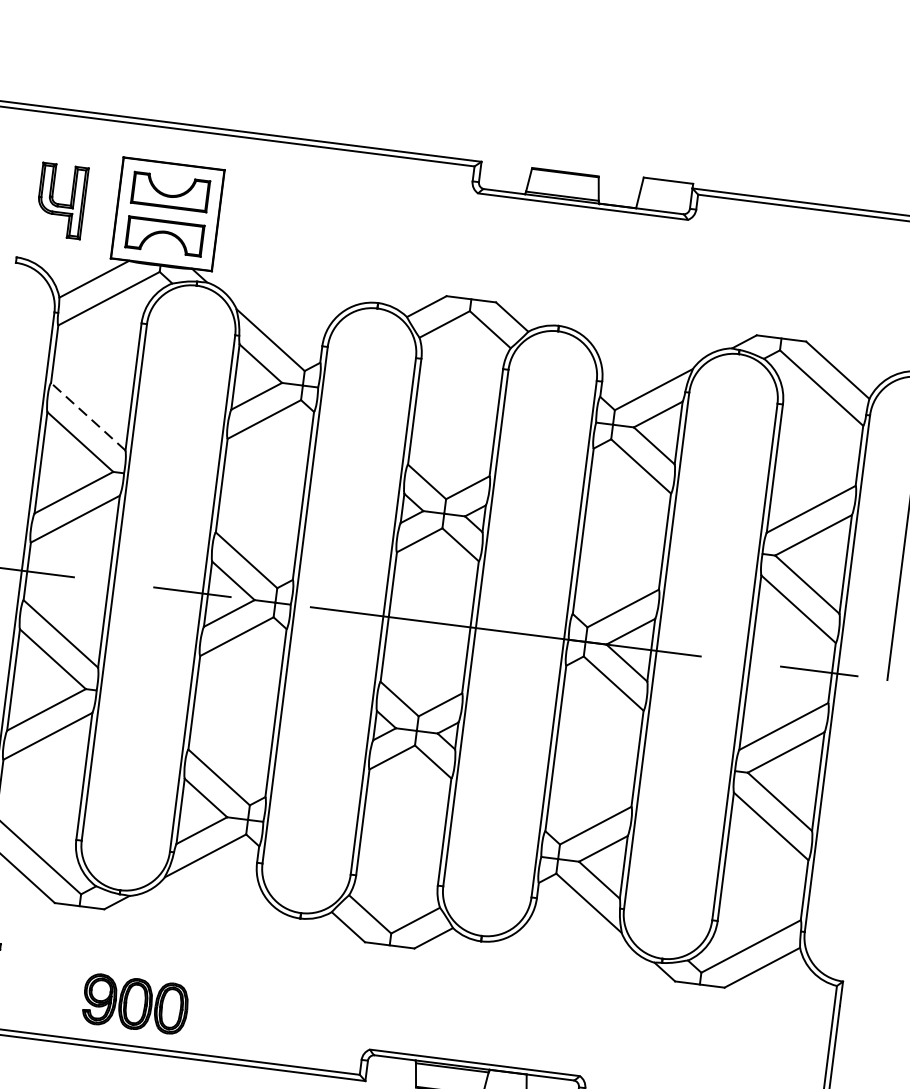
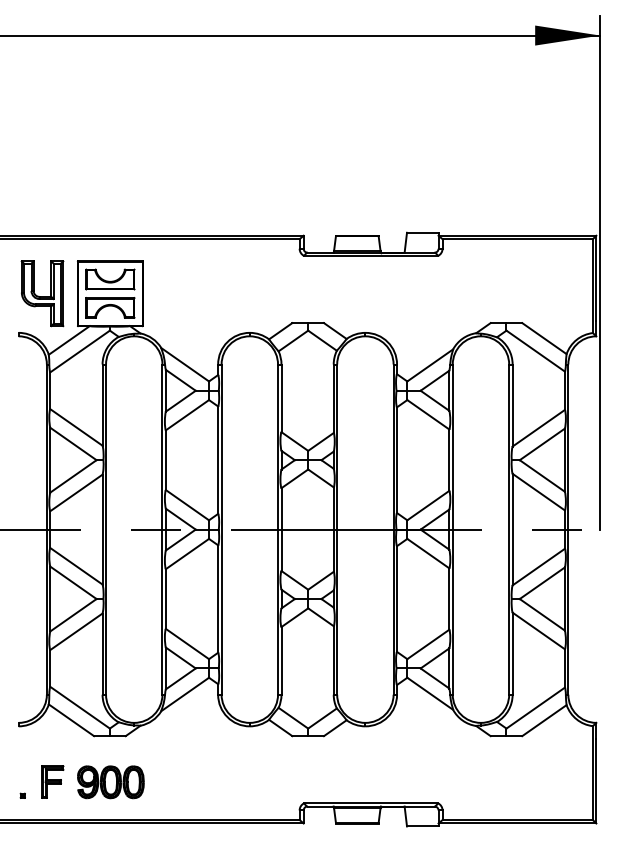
part: (61, 200) -> (42, 293), size x1.43
line: (88, 416) -> (76, 427), dashed -> solid
part: (134, 1004) -> (110, 782), moved

